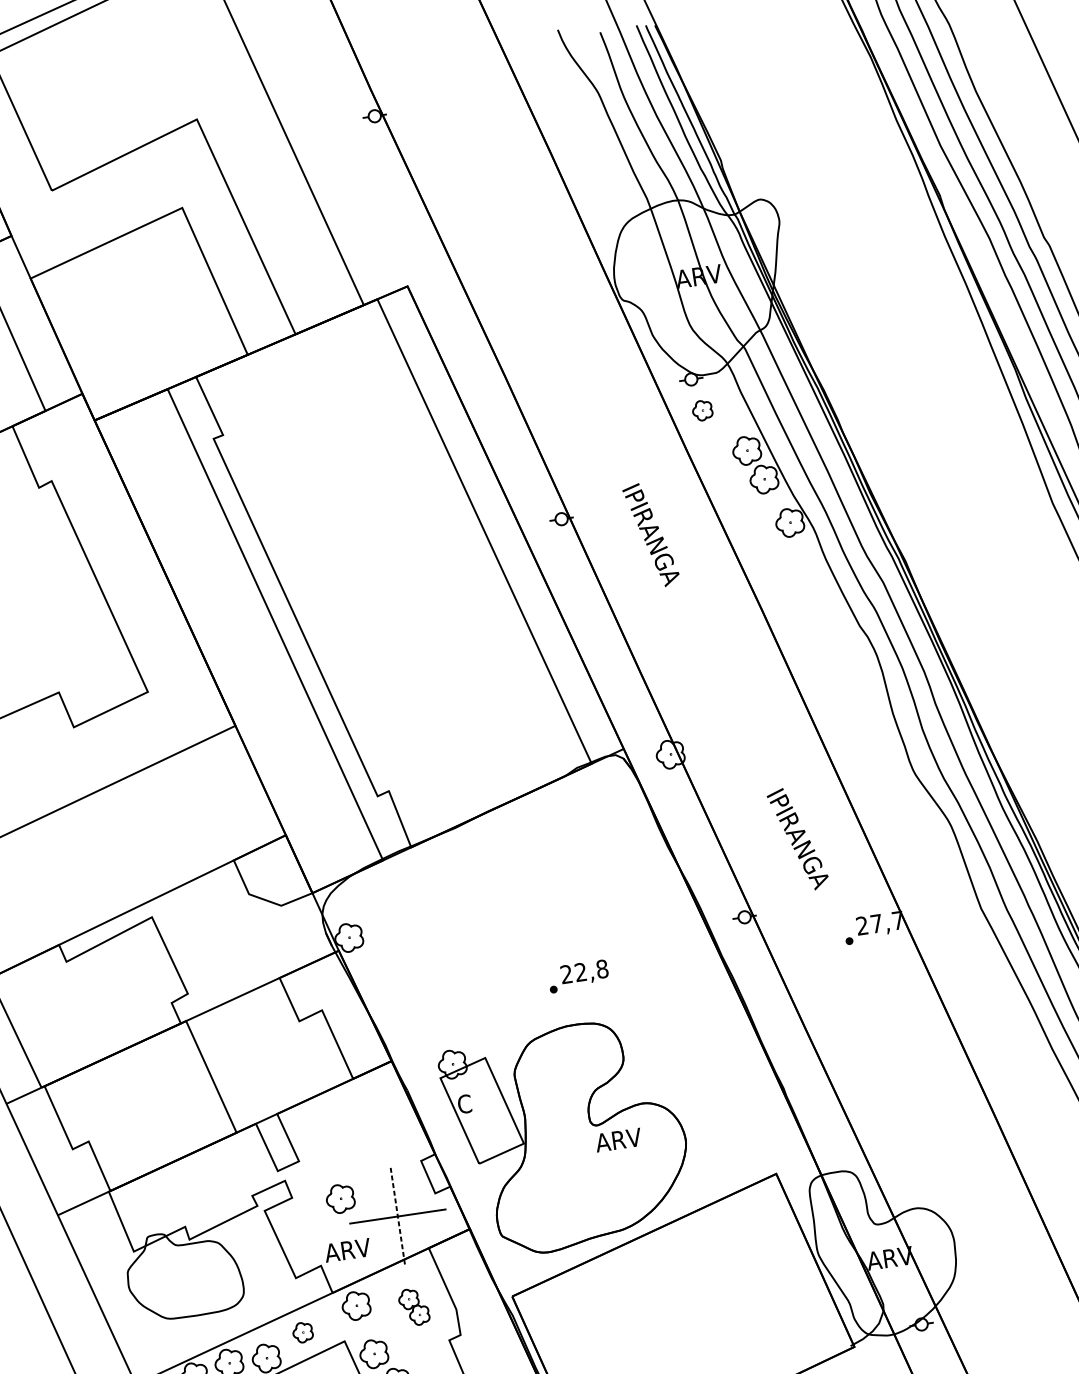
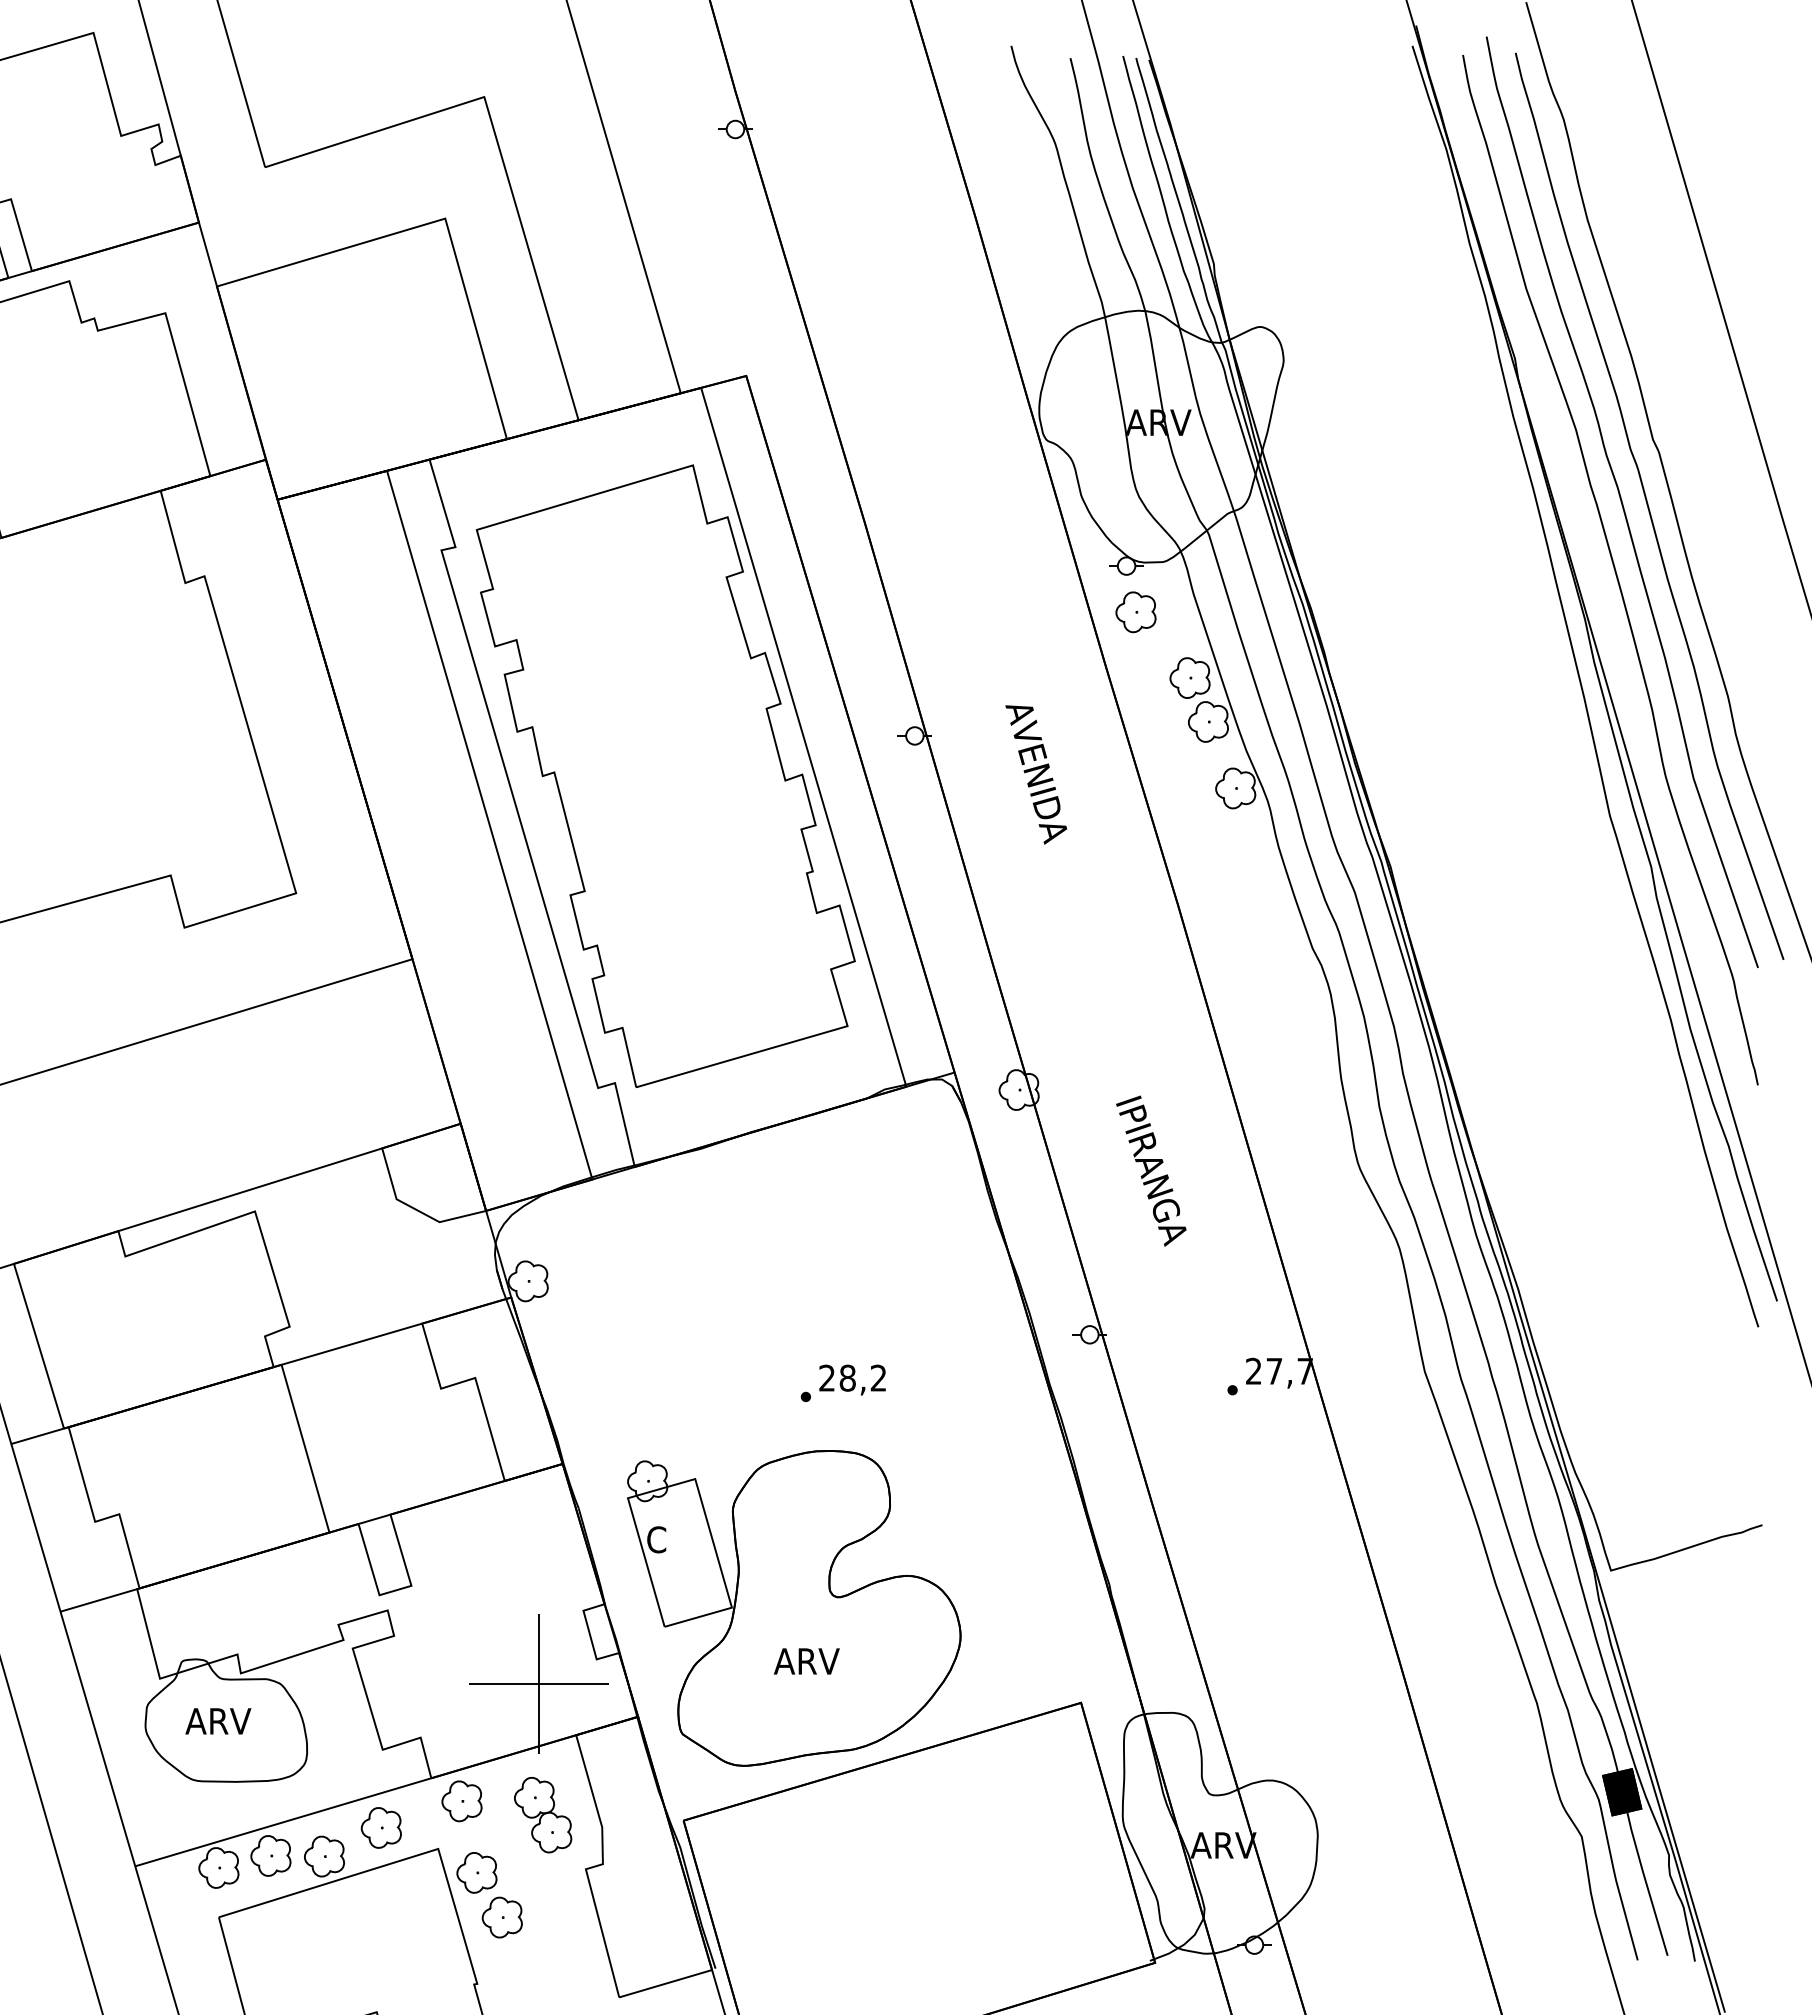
part: (702, 410) -> (1135, 612), size x1.43
text: (651, 535) -> (1037, 777), IPIRANGA -> AVENIDA
part: (392, 572) -> (665, 775), added
text: (798, 838) -> (1151, 1170), moved
text: (591, 970) -> (862, 1377), 22,8 -> 28,2
text: (618, 1140) -> (806, 1661), moved
part: (340, 1199) -> (461, 1647), removed
line: (398, 1216) -> (539, 1684), dashed -> solid
text: (347, 1250) -> (218, 1721), moved
part: (414, 1307) -> (543, 1815), size x1.43
part: (302, 1332) -> (380, 1827), size x1.43

